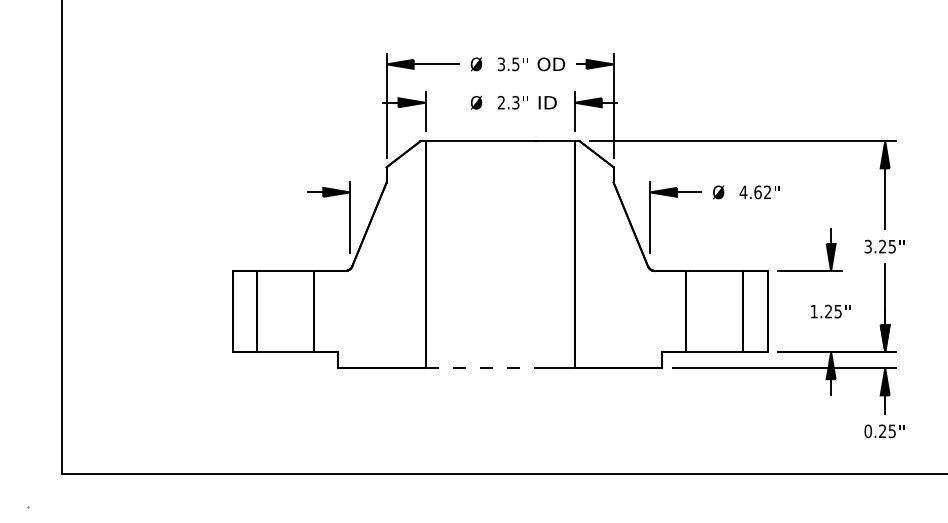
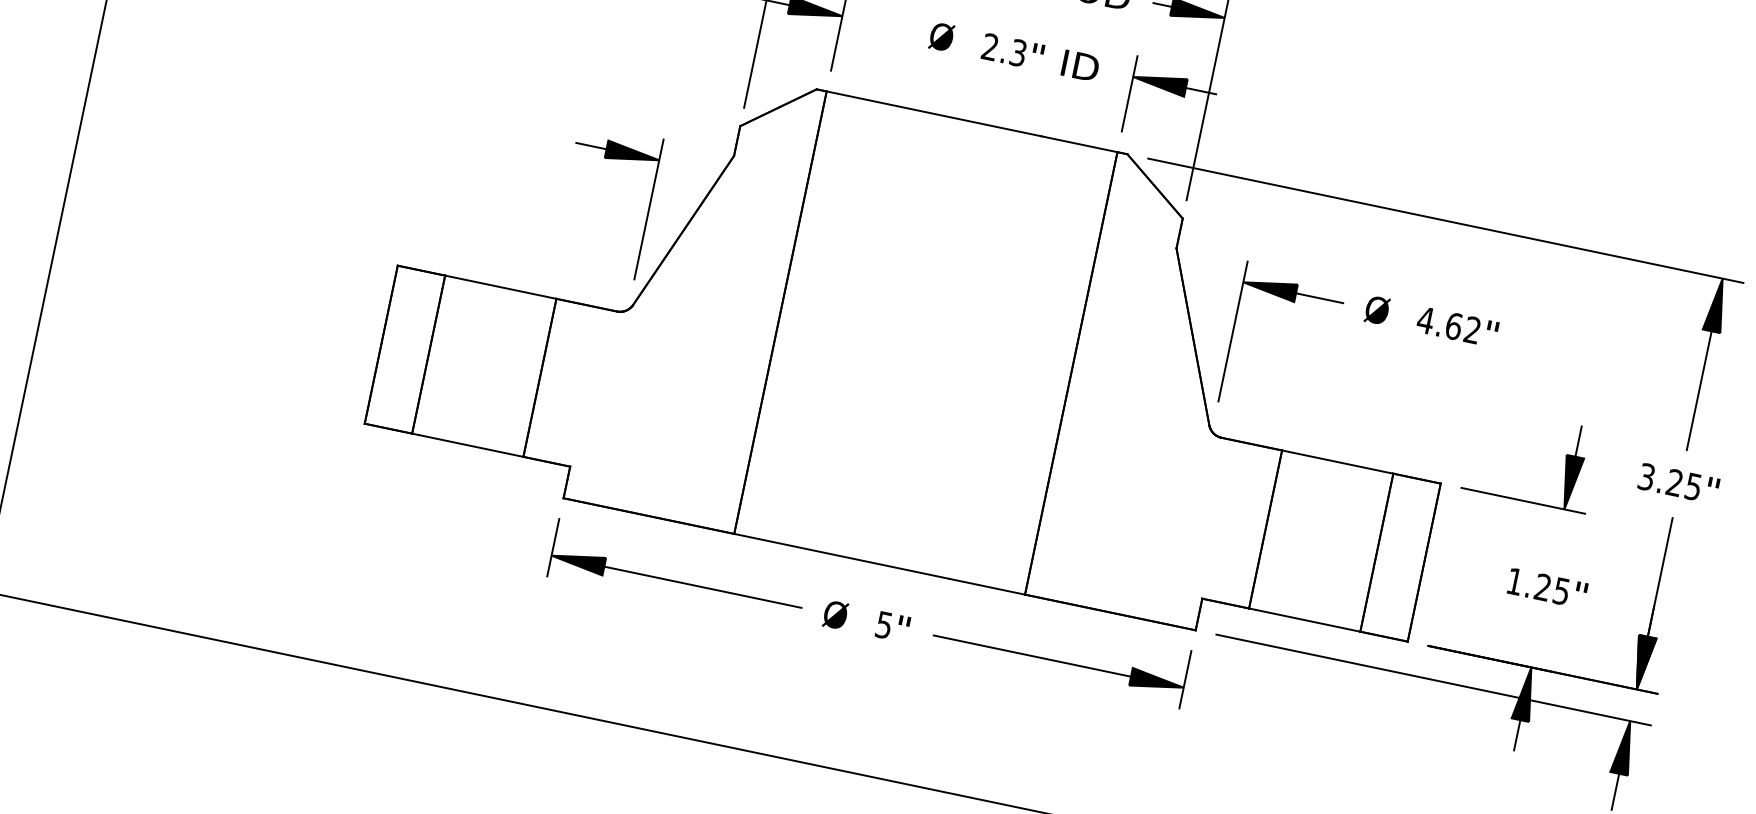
line: (481, 368) -> (843, 556), dashed -> solid
part: (499, 393) -> (868, 613), added

